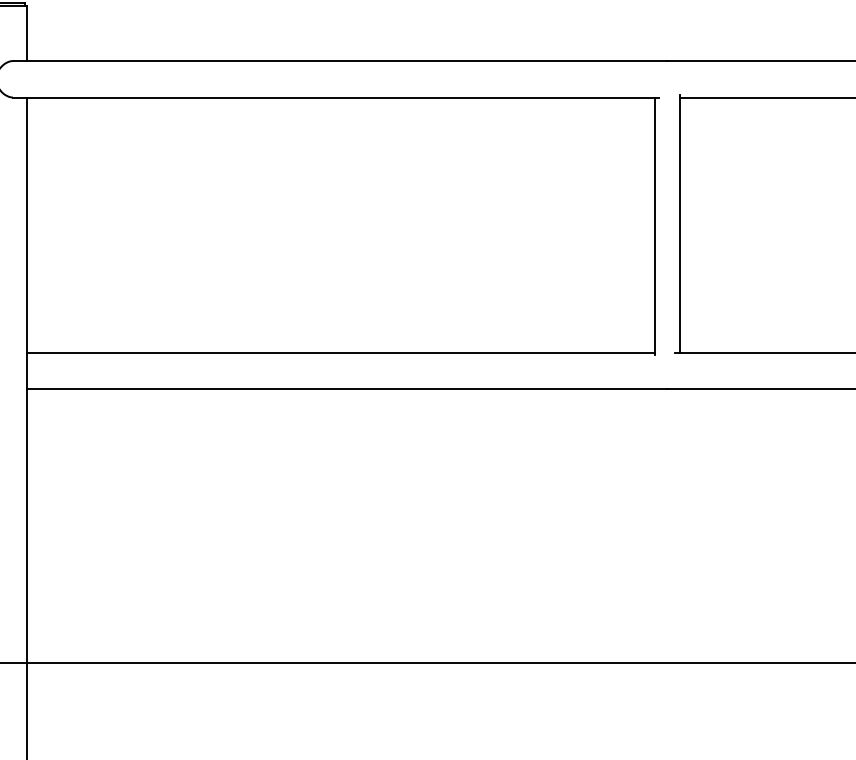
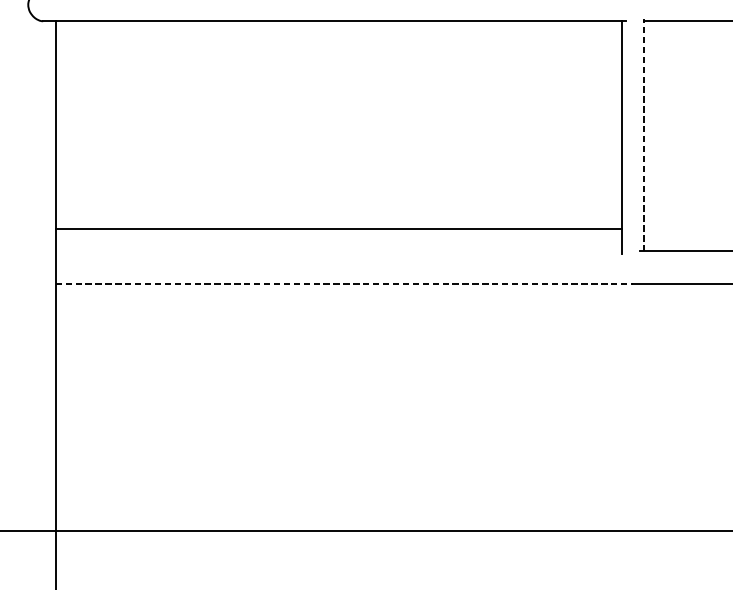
line: (679, 223) -> (644, 134), solid -> dashed
line: (340, 352) -> (338, 228), moved
line: (347, 389) -> (344, 284), solid -> dashed

